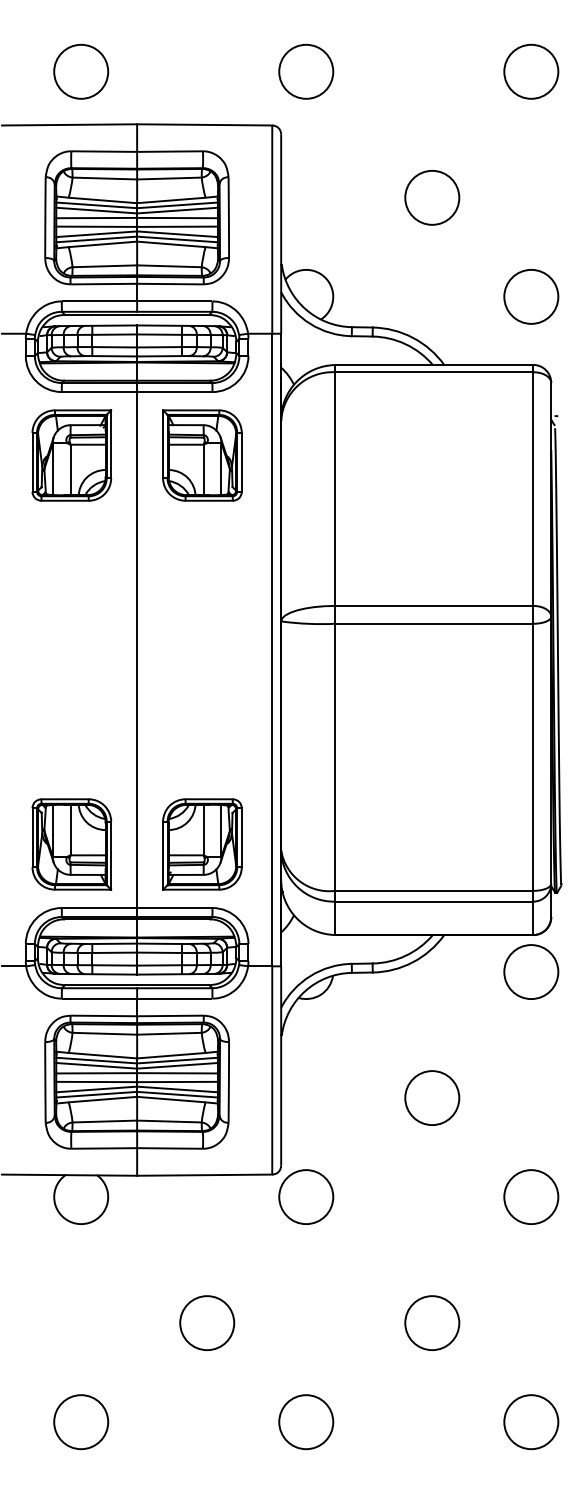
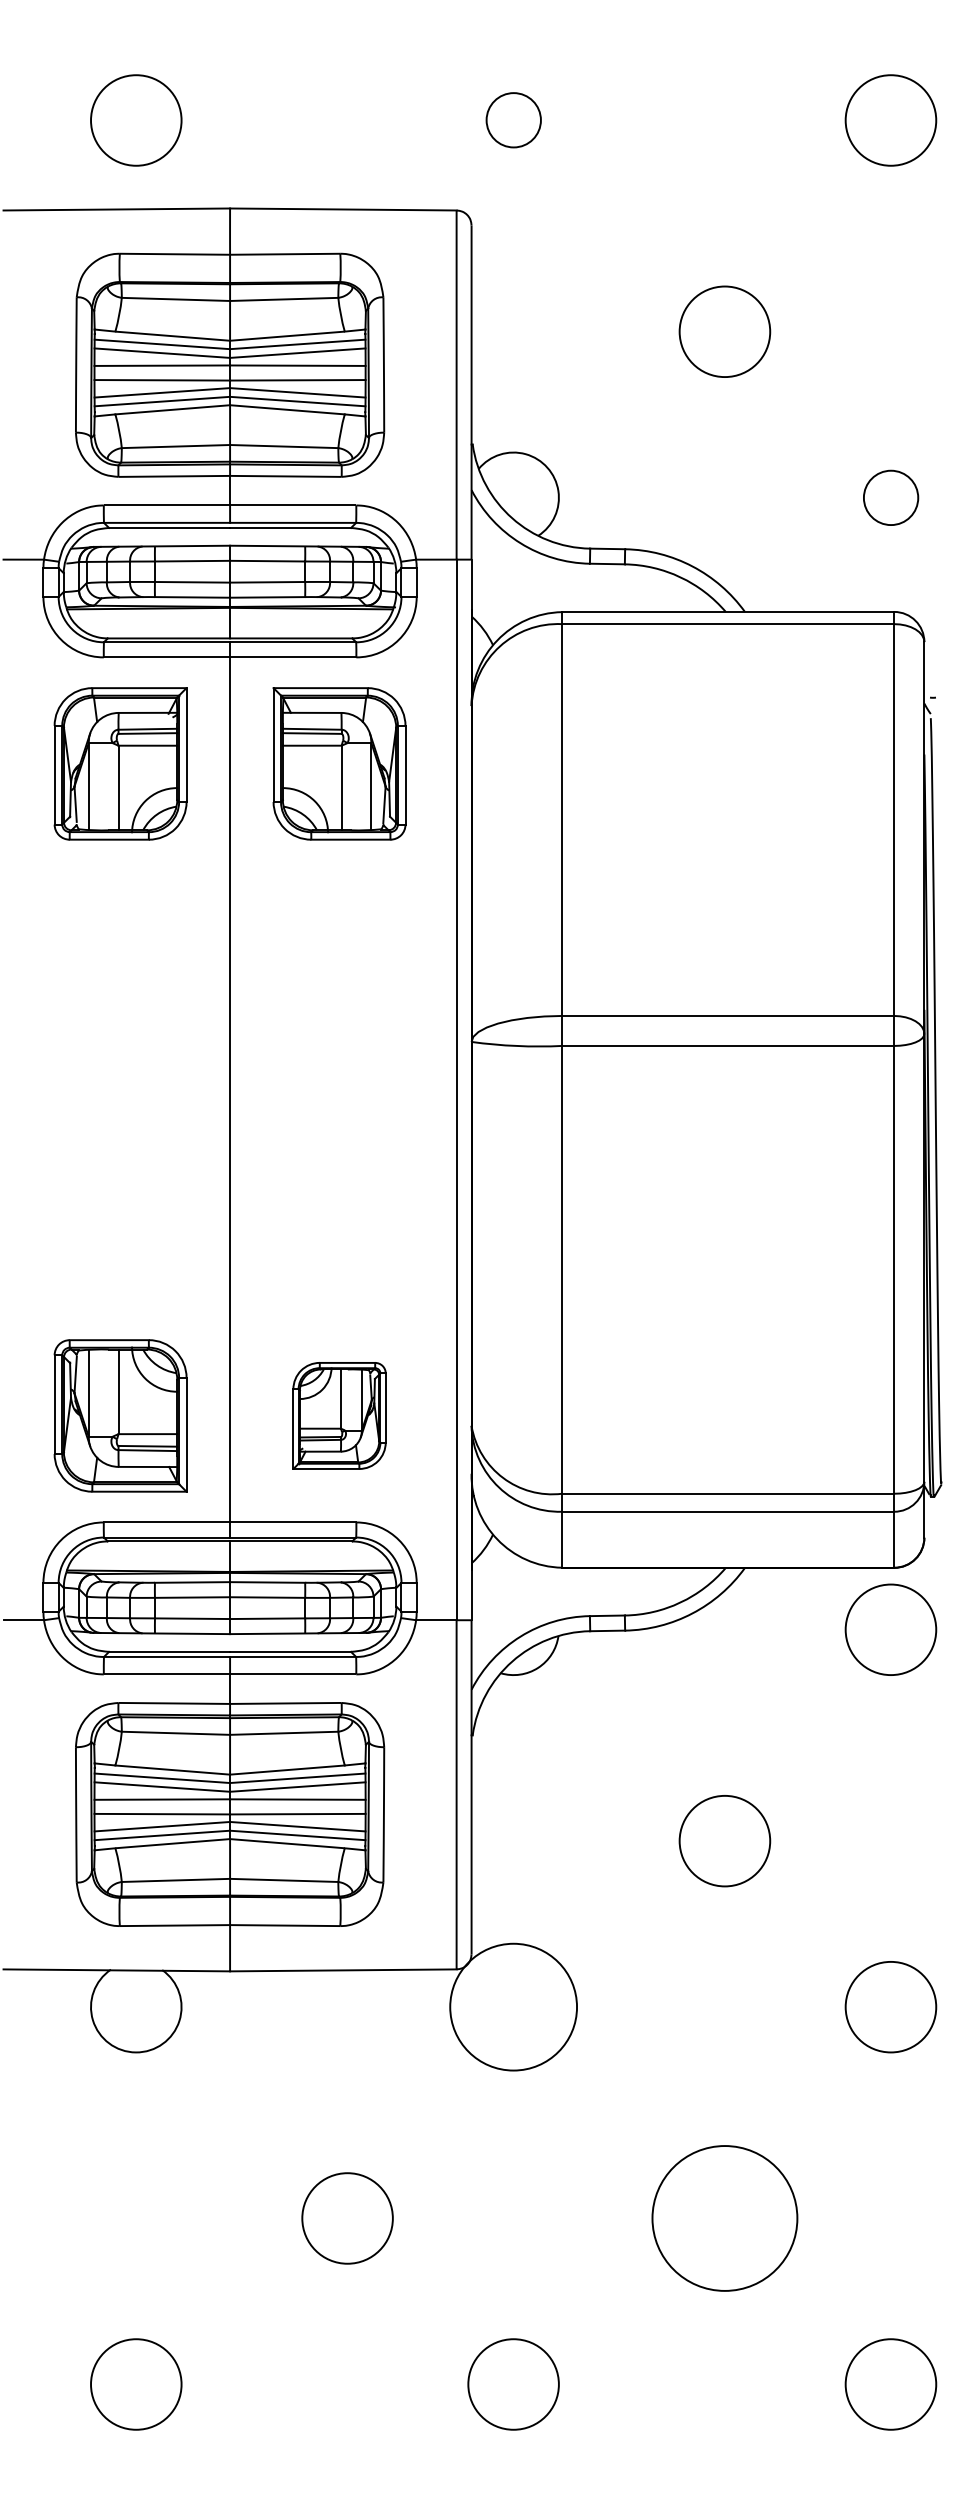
circle: (306, 71) -> (514, 119), size x0.6
circle: (531, 296) -> (891, 497), size x0.6
part: (202, 844) -> (339, 1415), size x0.7
circle: (306, 1197) -> (514, 2007), size x1.4
circle: (432, 1323) -> (725, 2219), size x1.6

